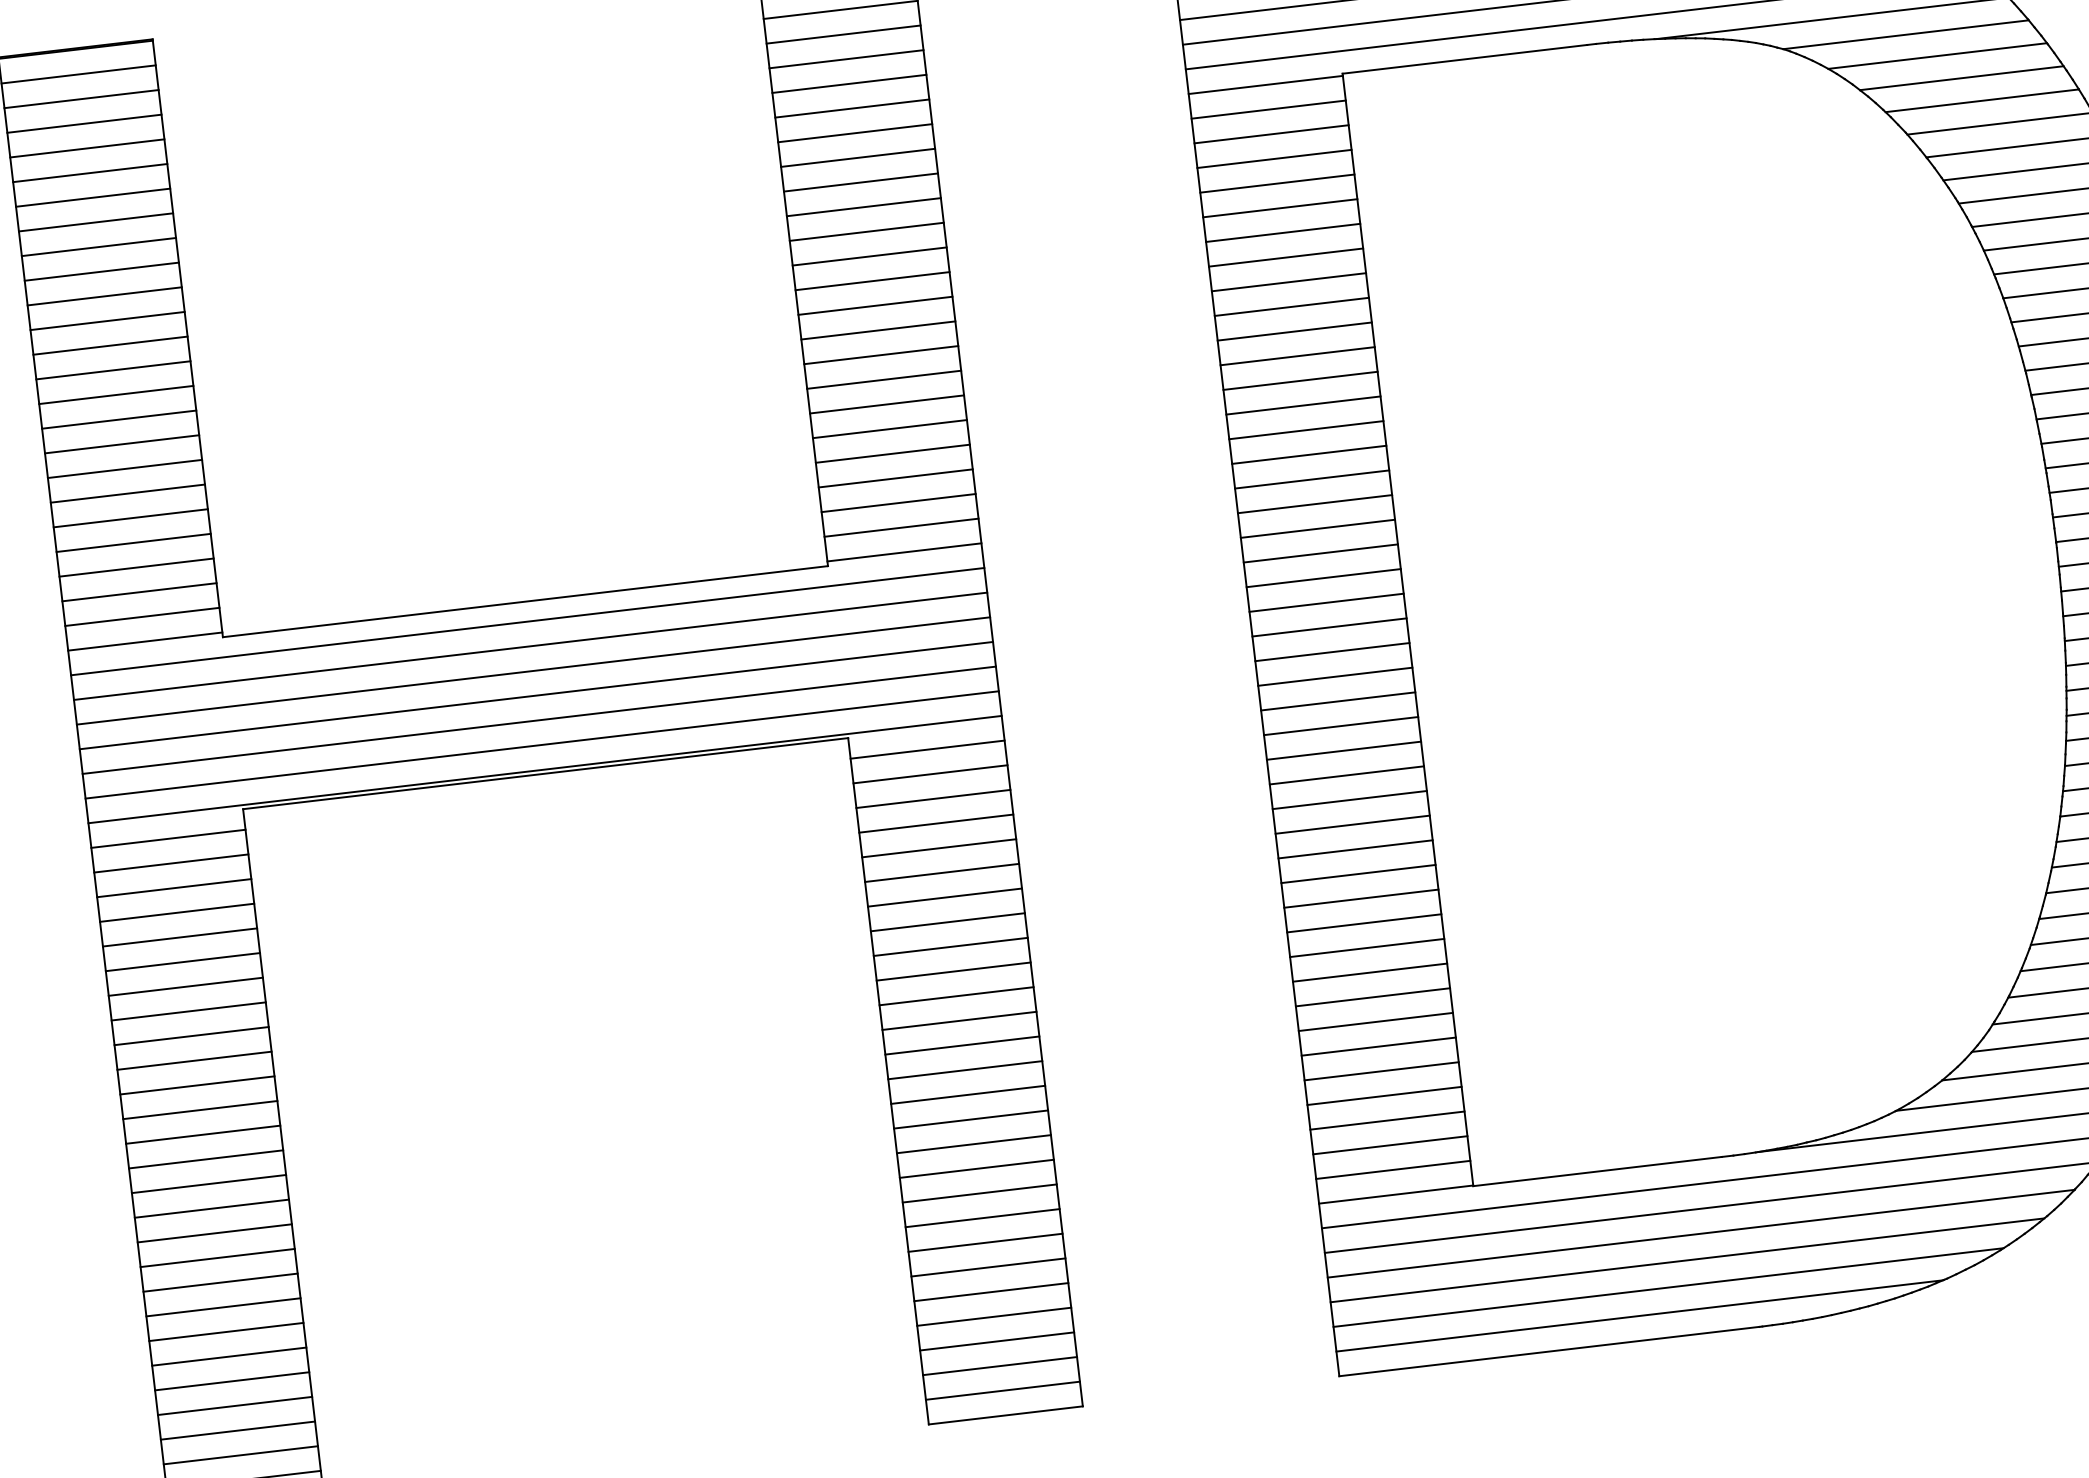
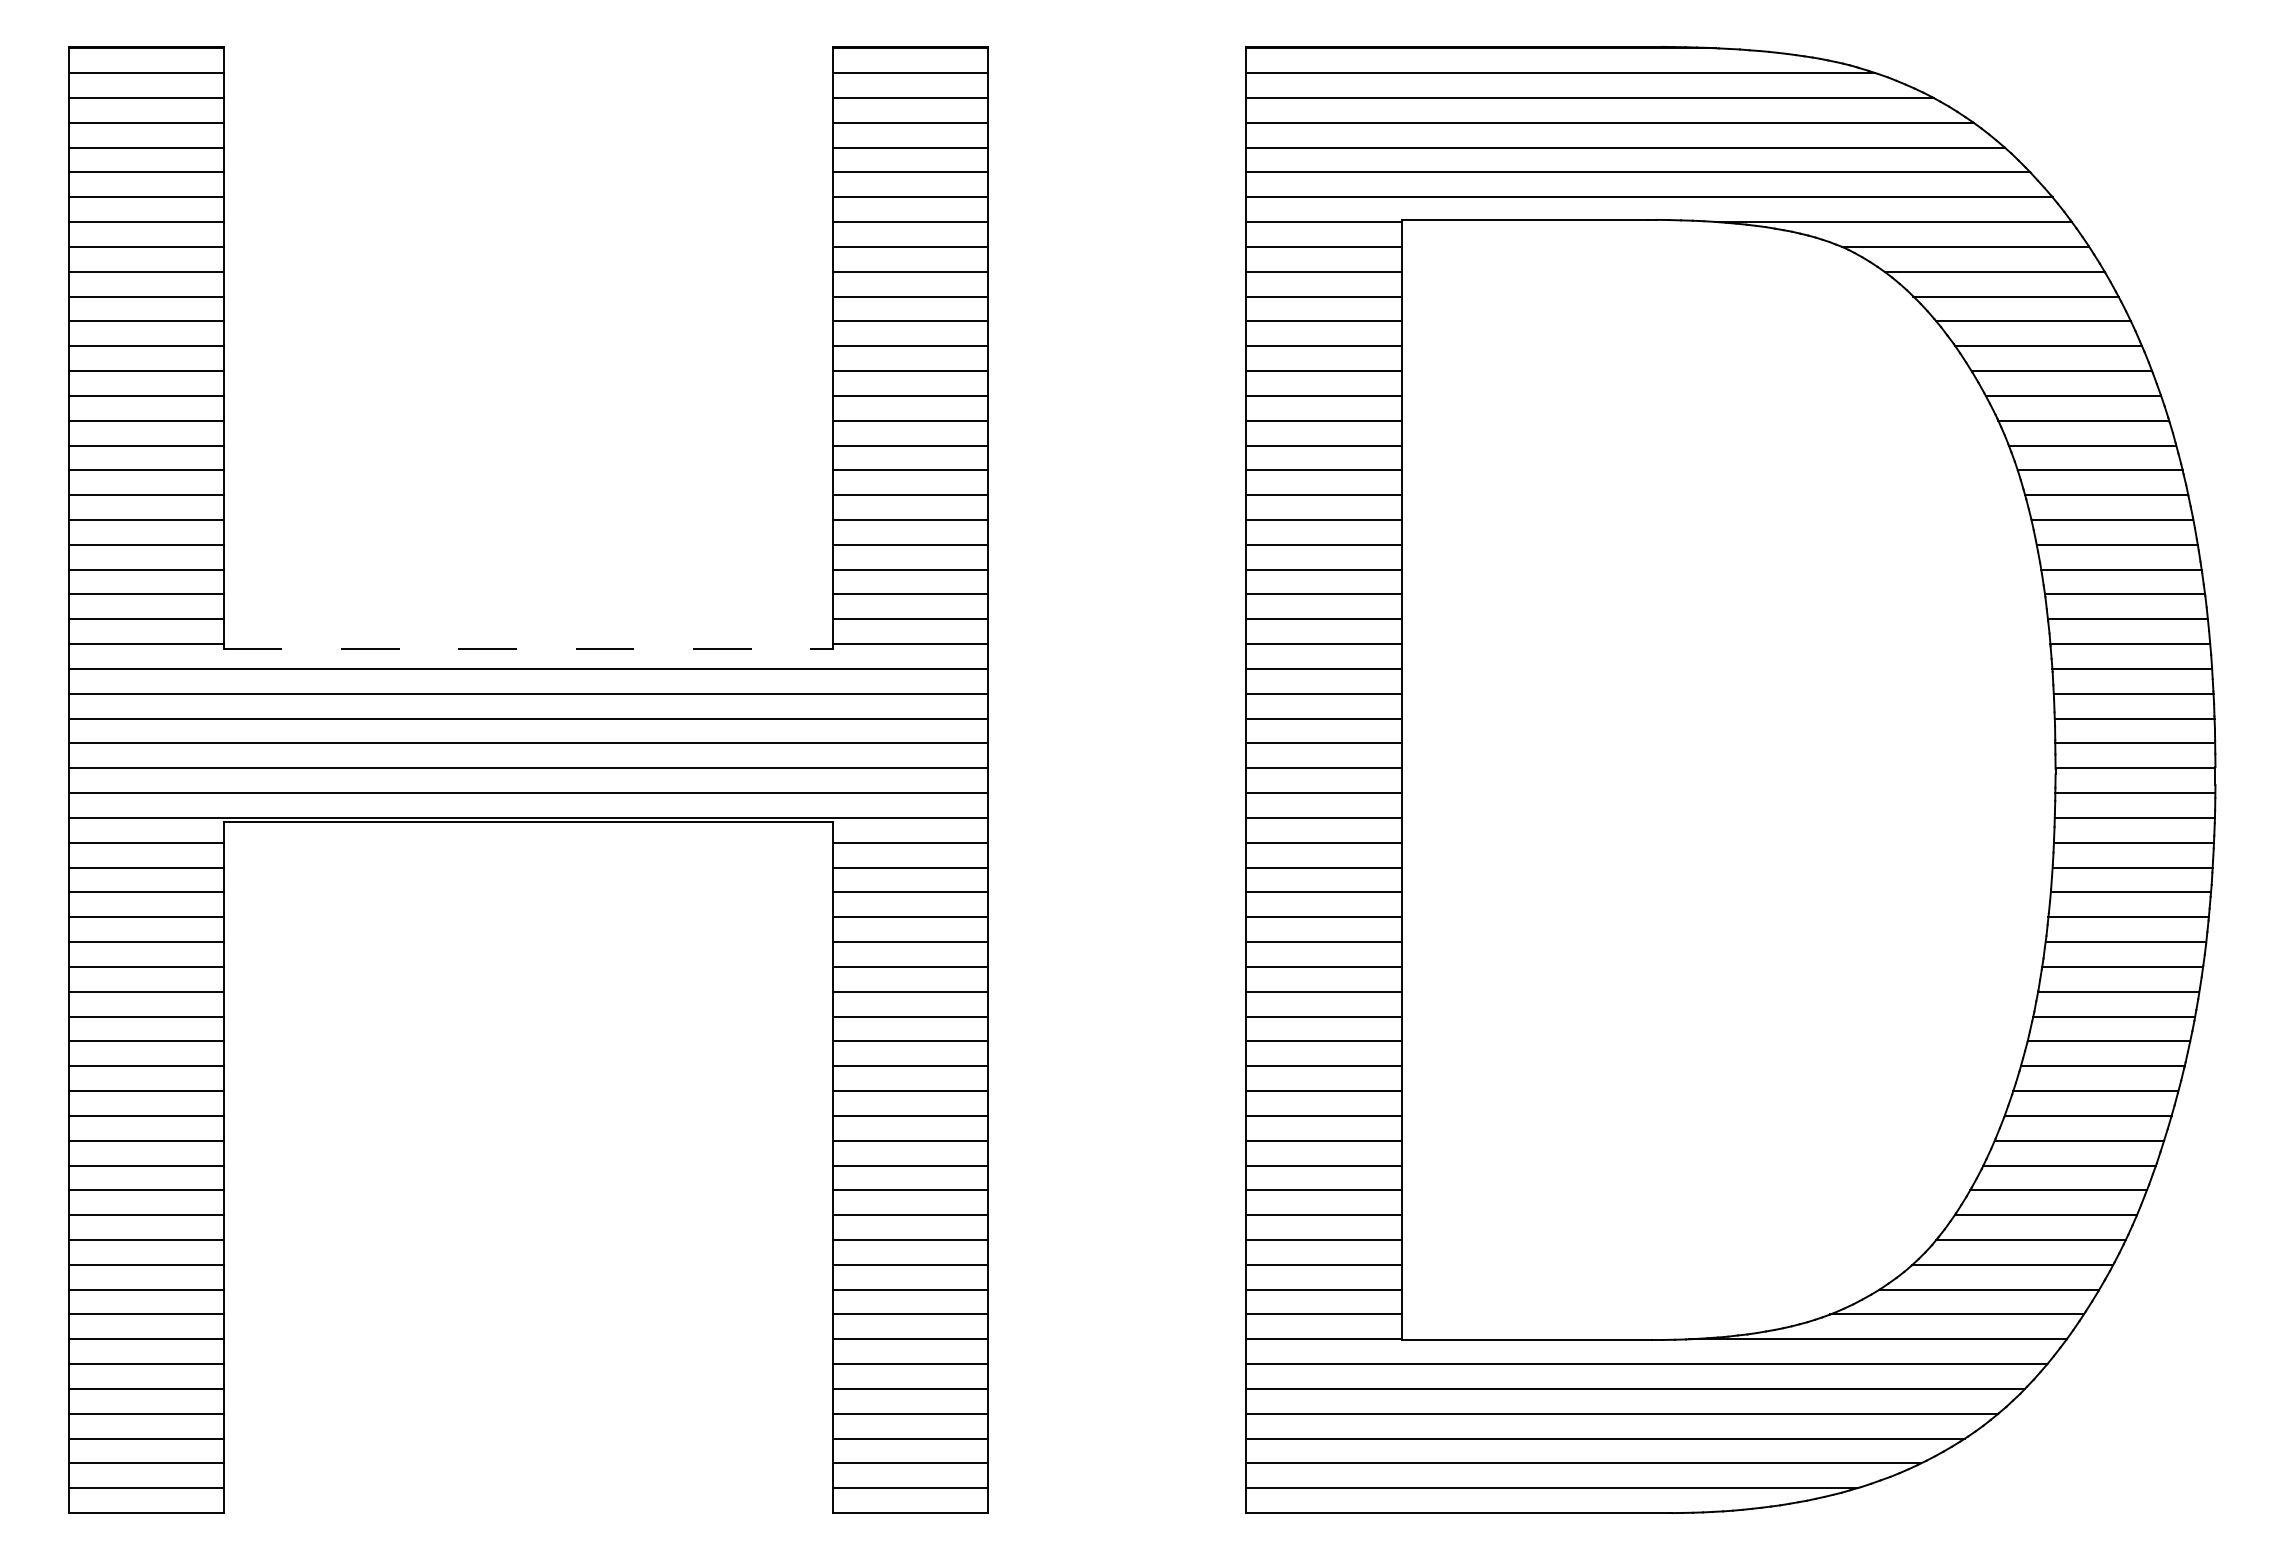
line: (525, 601) -> (528, 648), solid -> dashed

